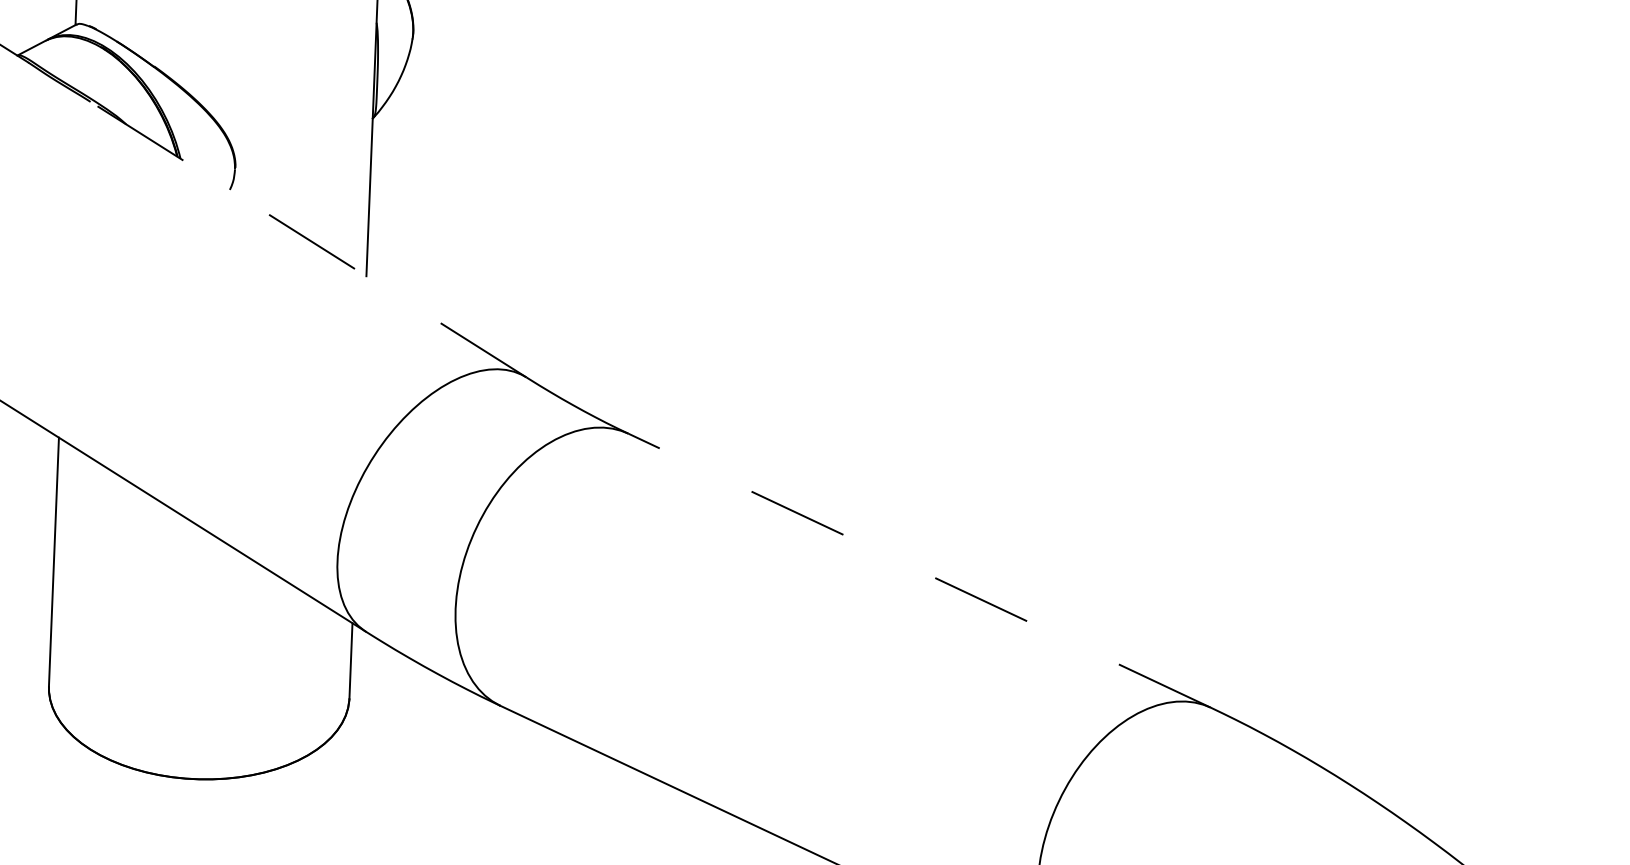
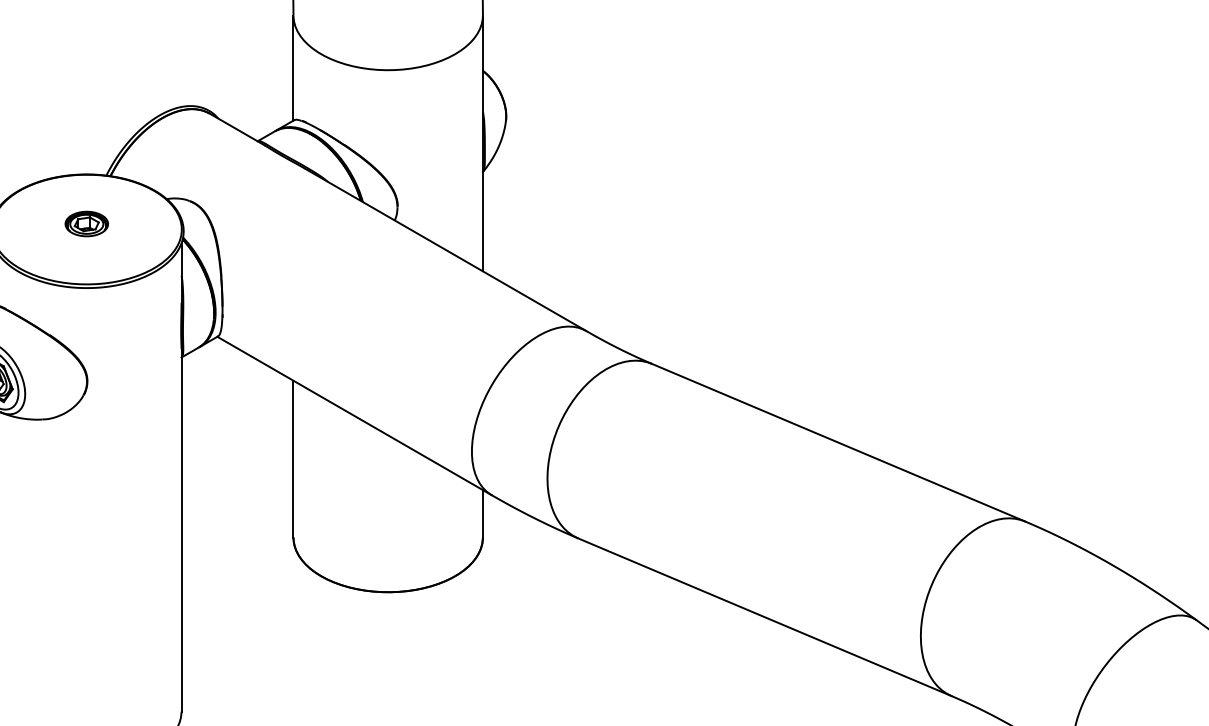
line: (308, 239) -> (445, 249), dashed -> solid
line: (919, 570) -> (838, 442), dashed -> solid

